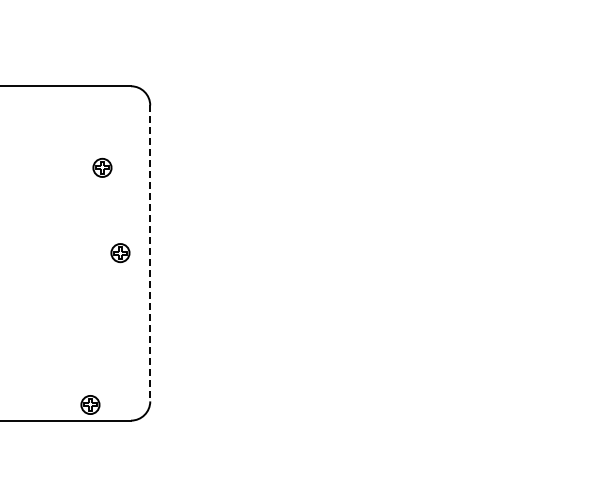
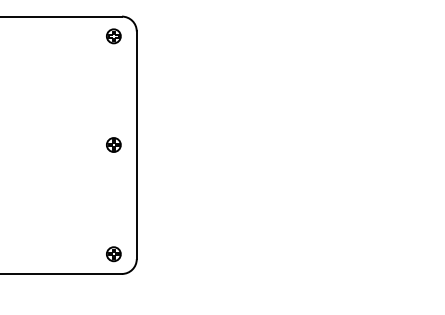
part: (102, 167) -> (113, 36), moved
line: (150, 253) -> (136, 145), dashed -> solid
part: (90, 404) -> (113, 253), moved

